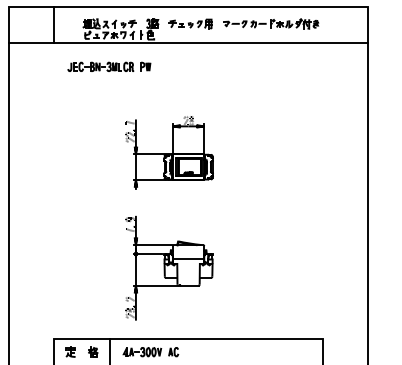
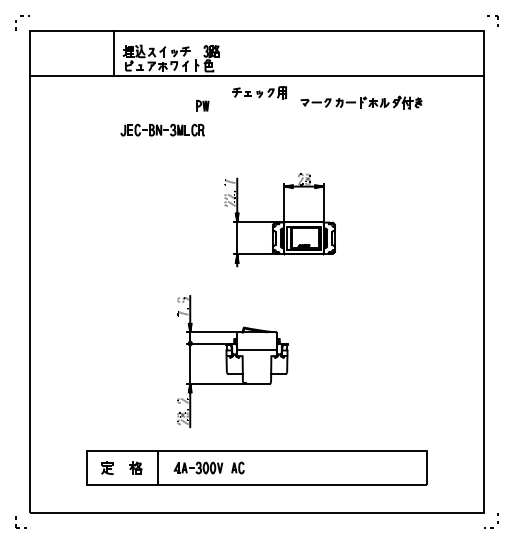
part: (190, 23) -> (259, 92), moved
part: (270, 23) -> (361, 102), moved
line: (54, 24) -> (113, 52), moved
part: (100, 66) -> (162, 129), moved
part: (169, 153) -> (279, 220), moved

